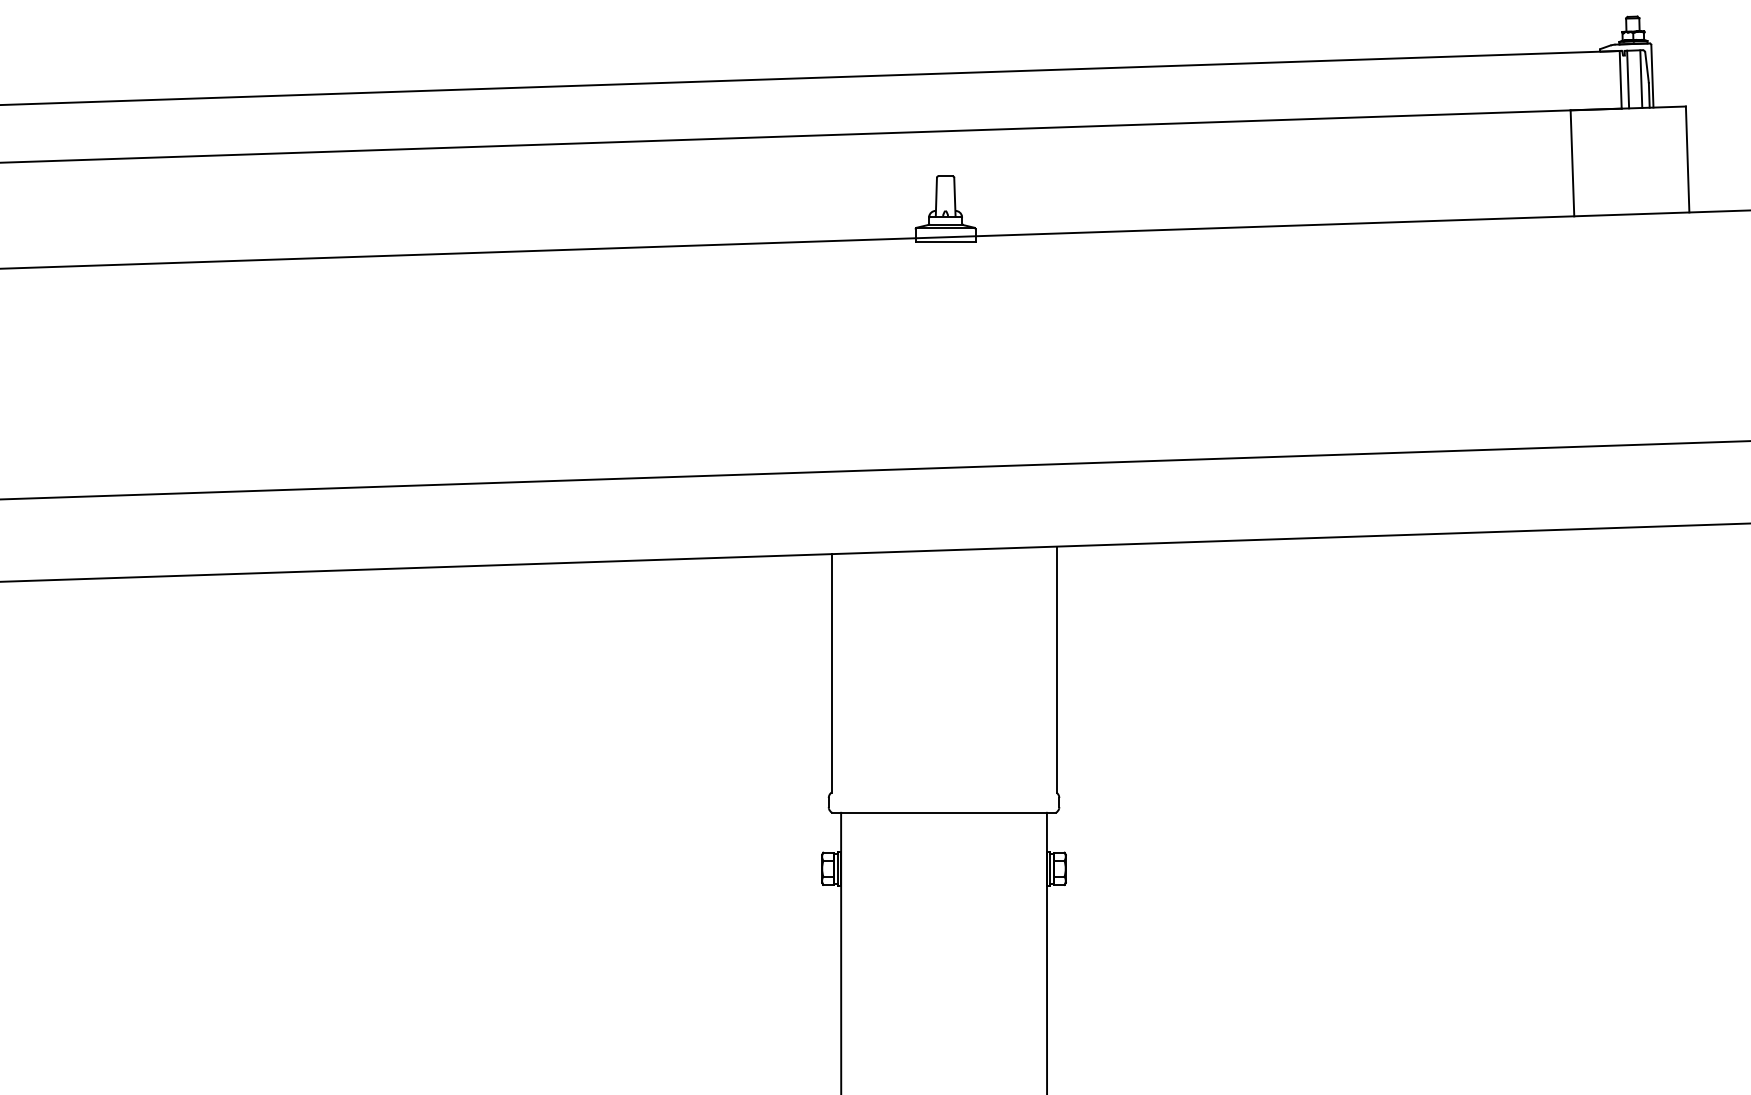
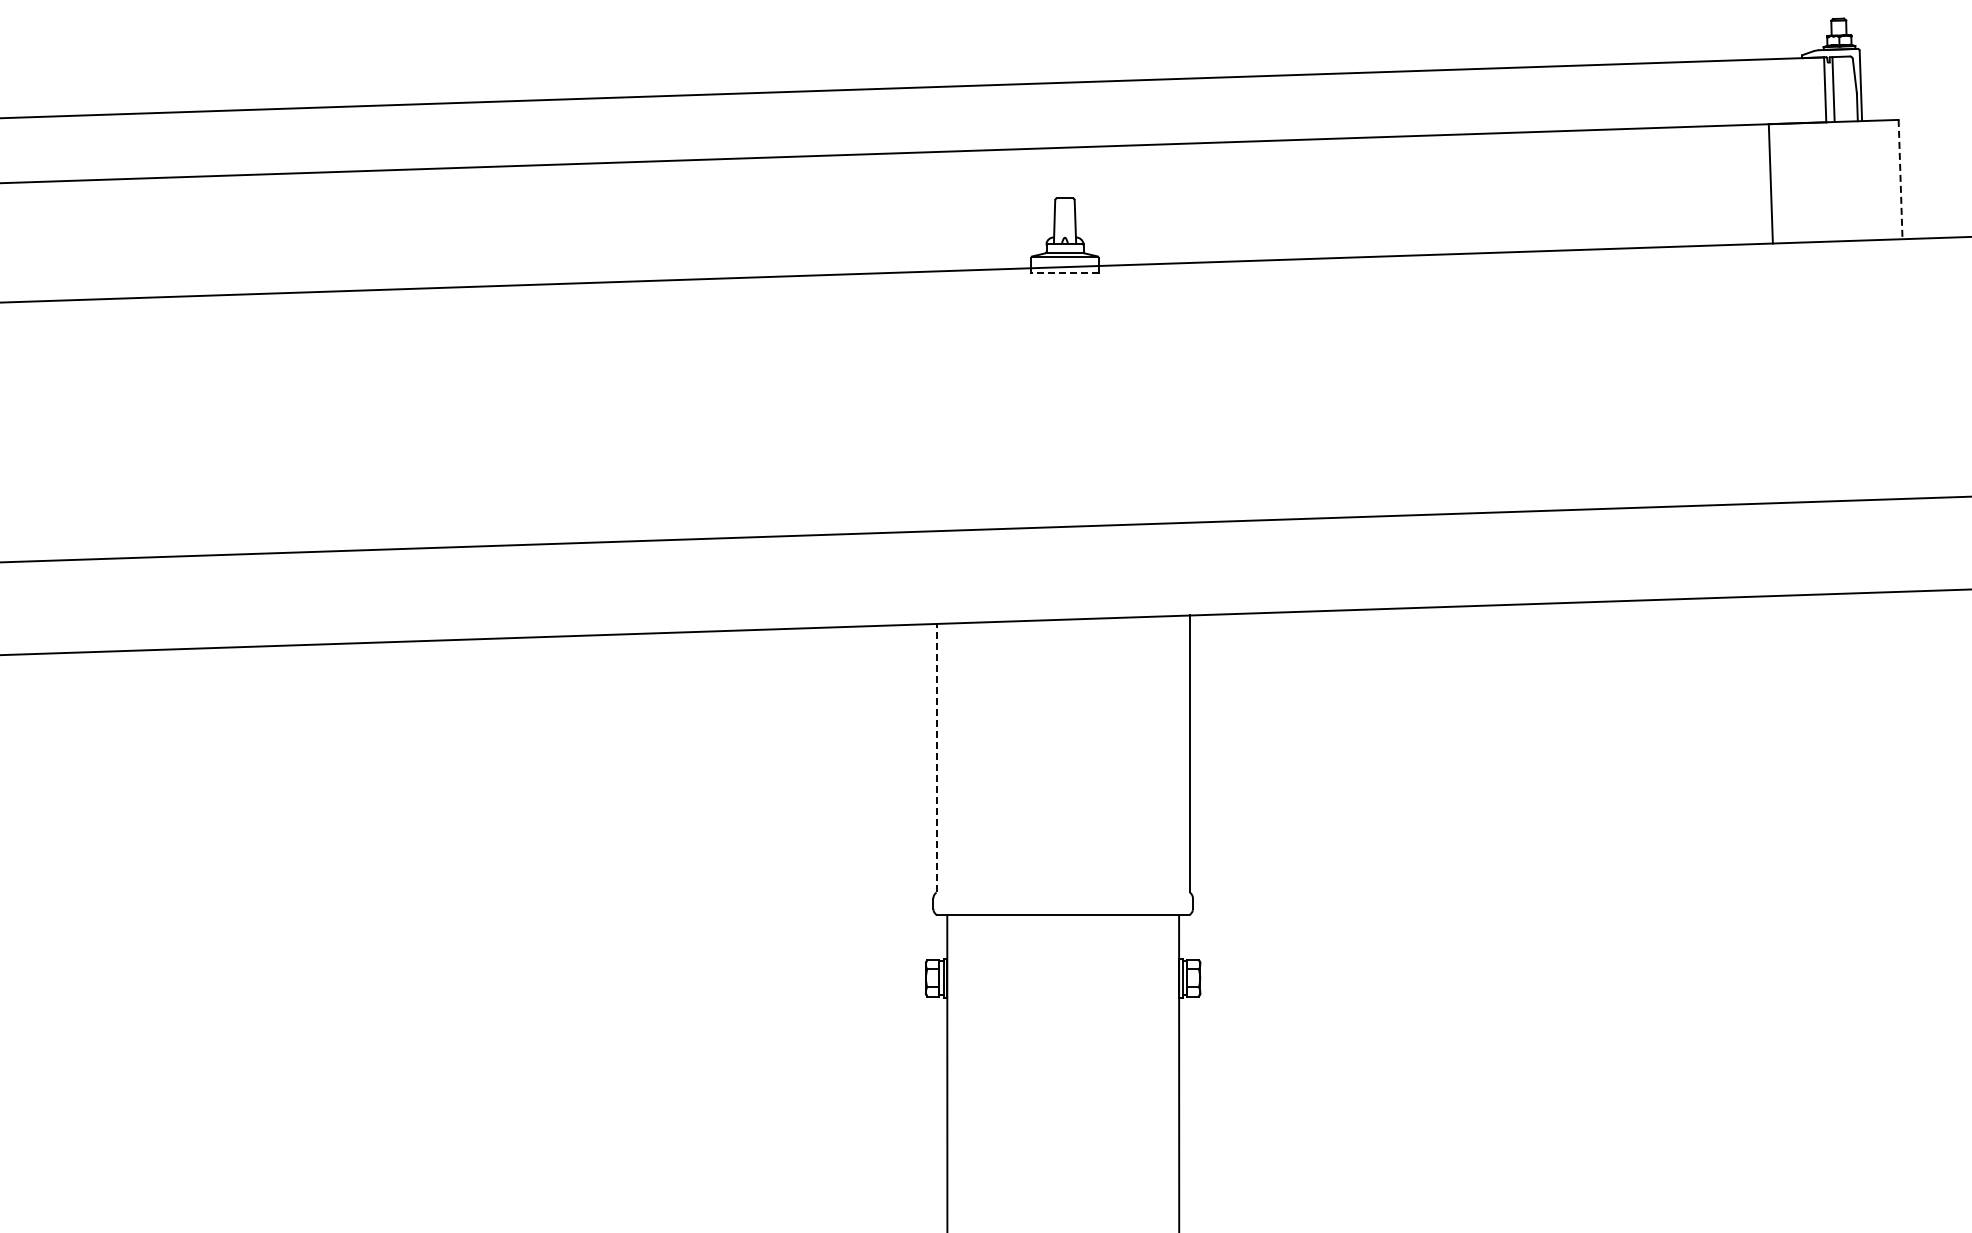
line: (1641, 78) -> (1848, 88), removed
line: (1687, 159) -> (1900, 179), solid -> dashed
line: (945, 242) -> (1064, 272), solid -> dashed
line: (831, 672) -> (936, 757), solid -> dashed

